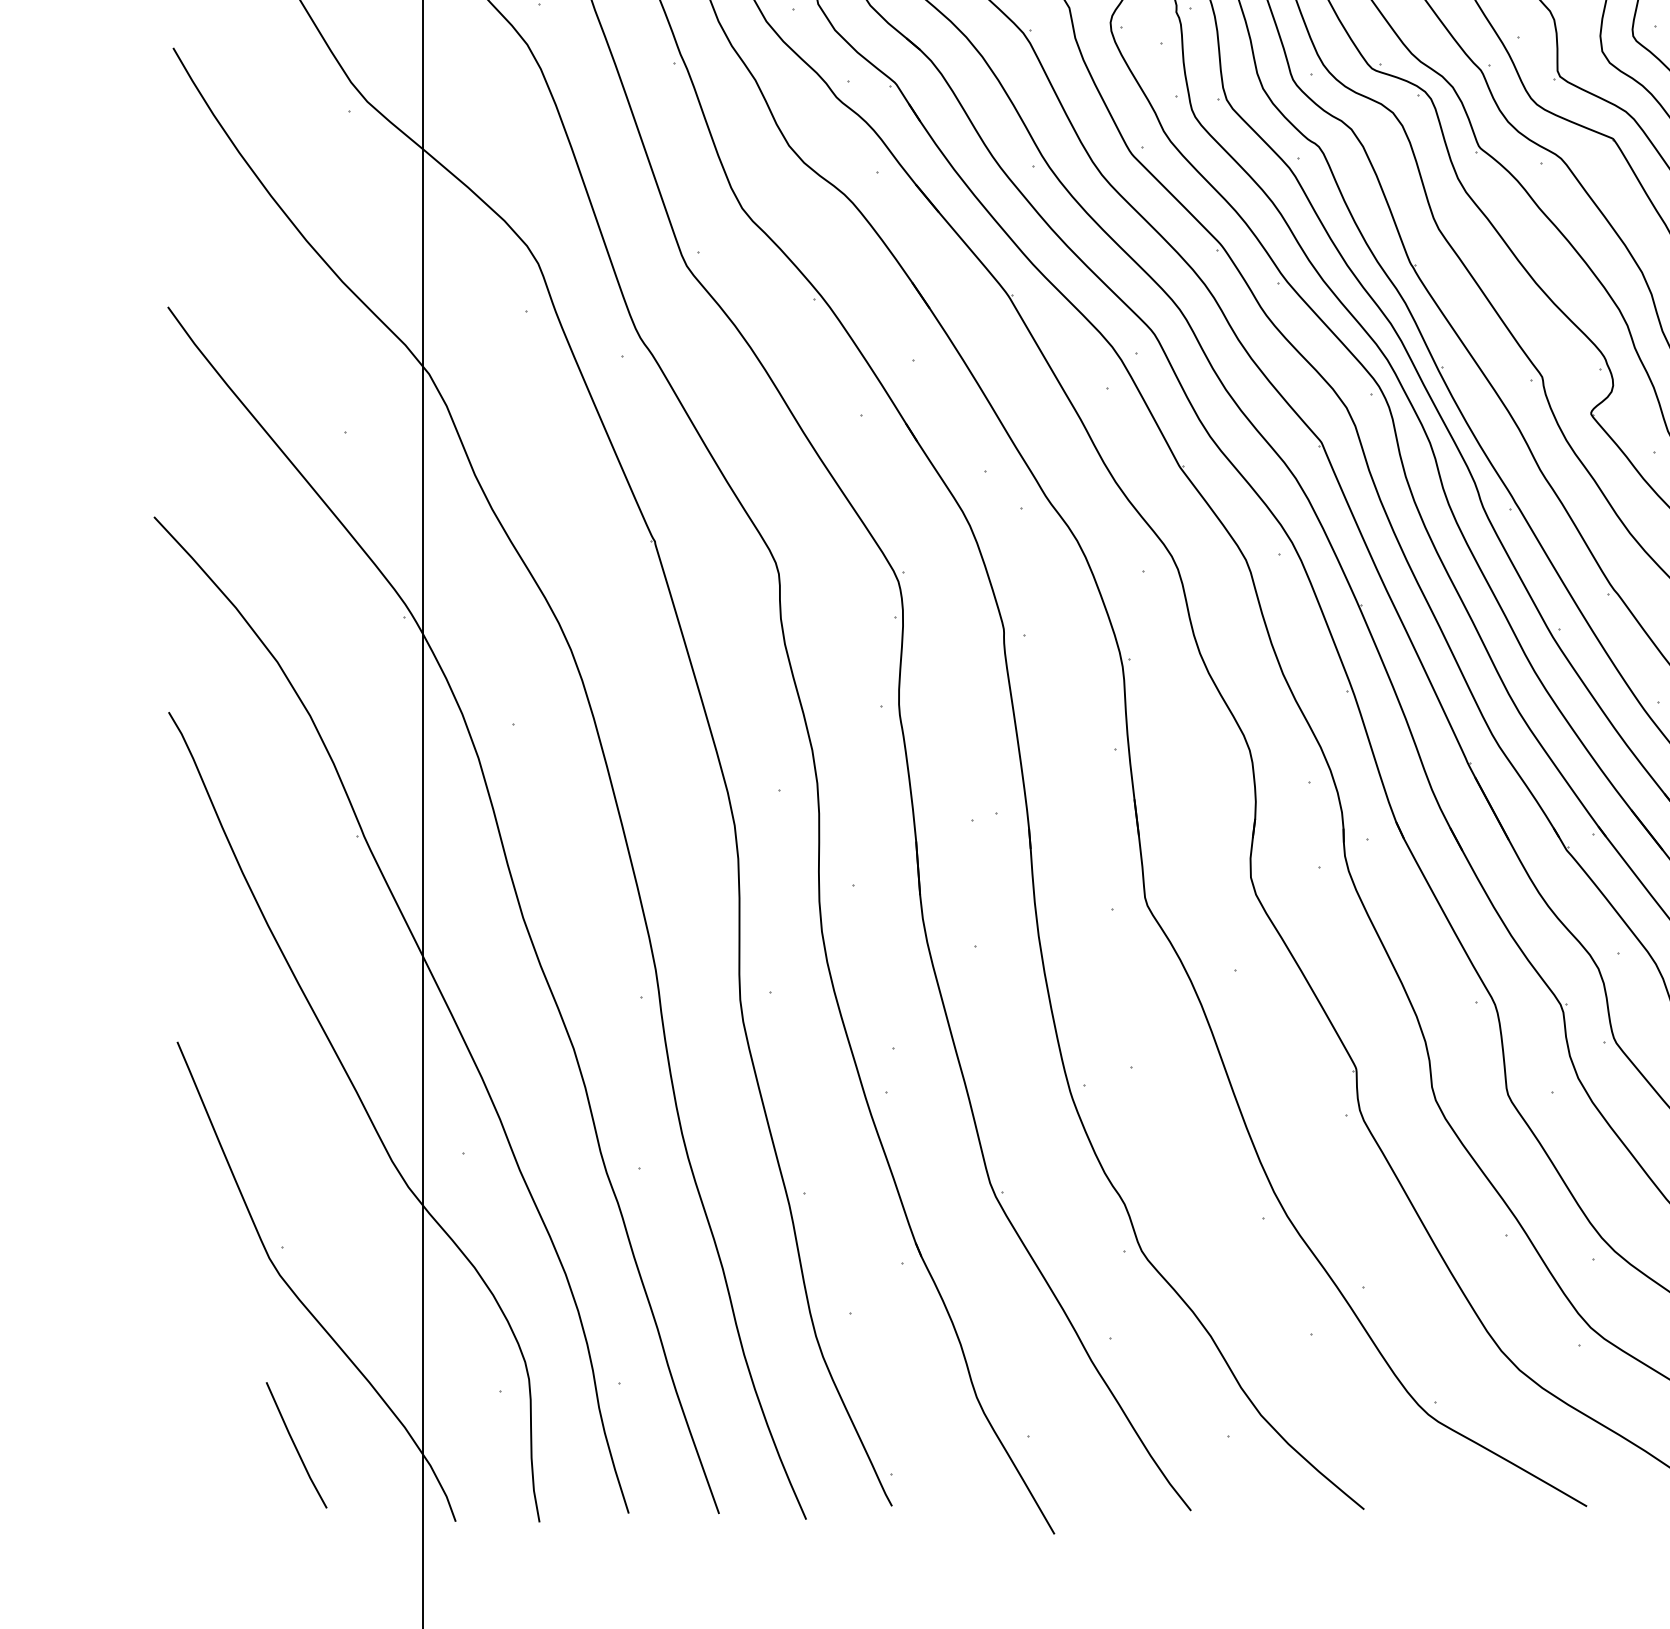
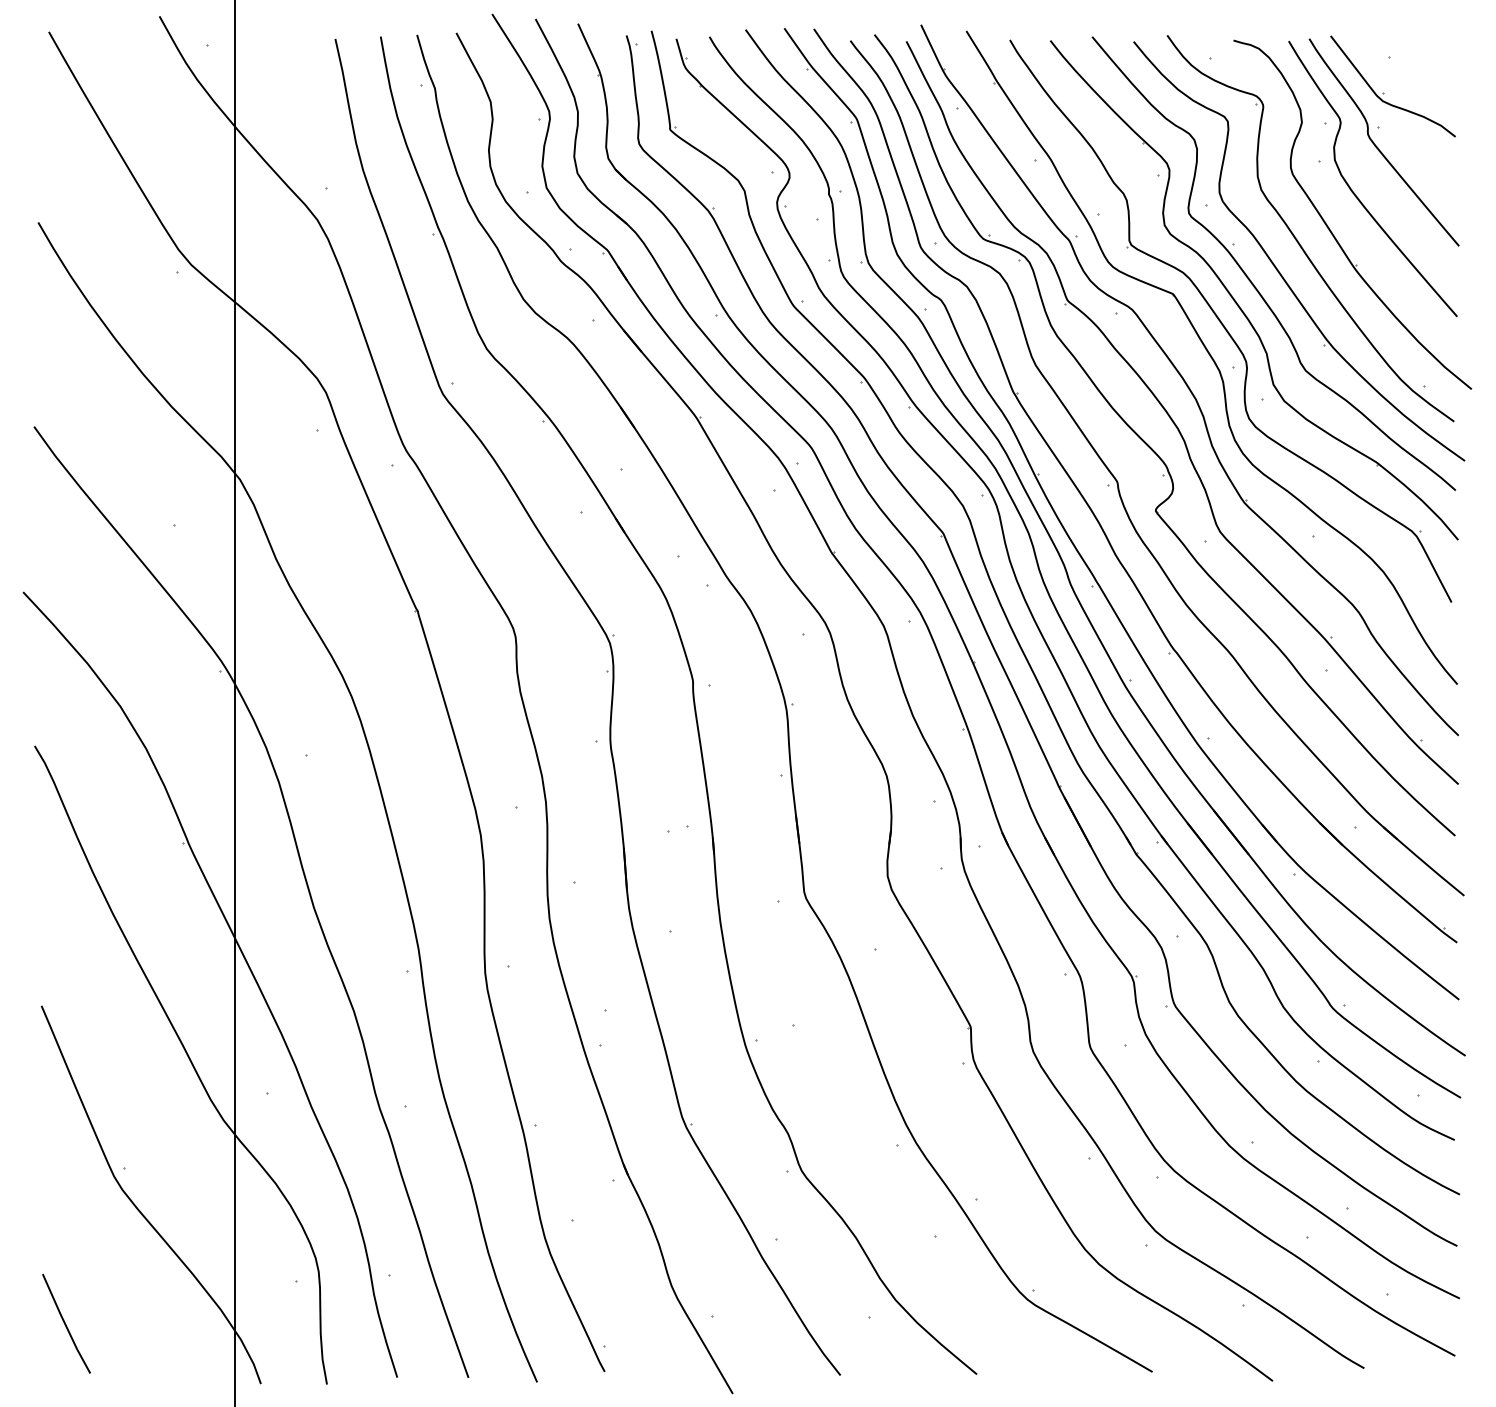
line: (295, 1444) -> (65, 1323), moved

